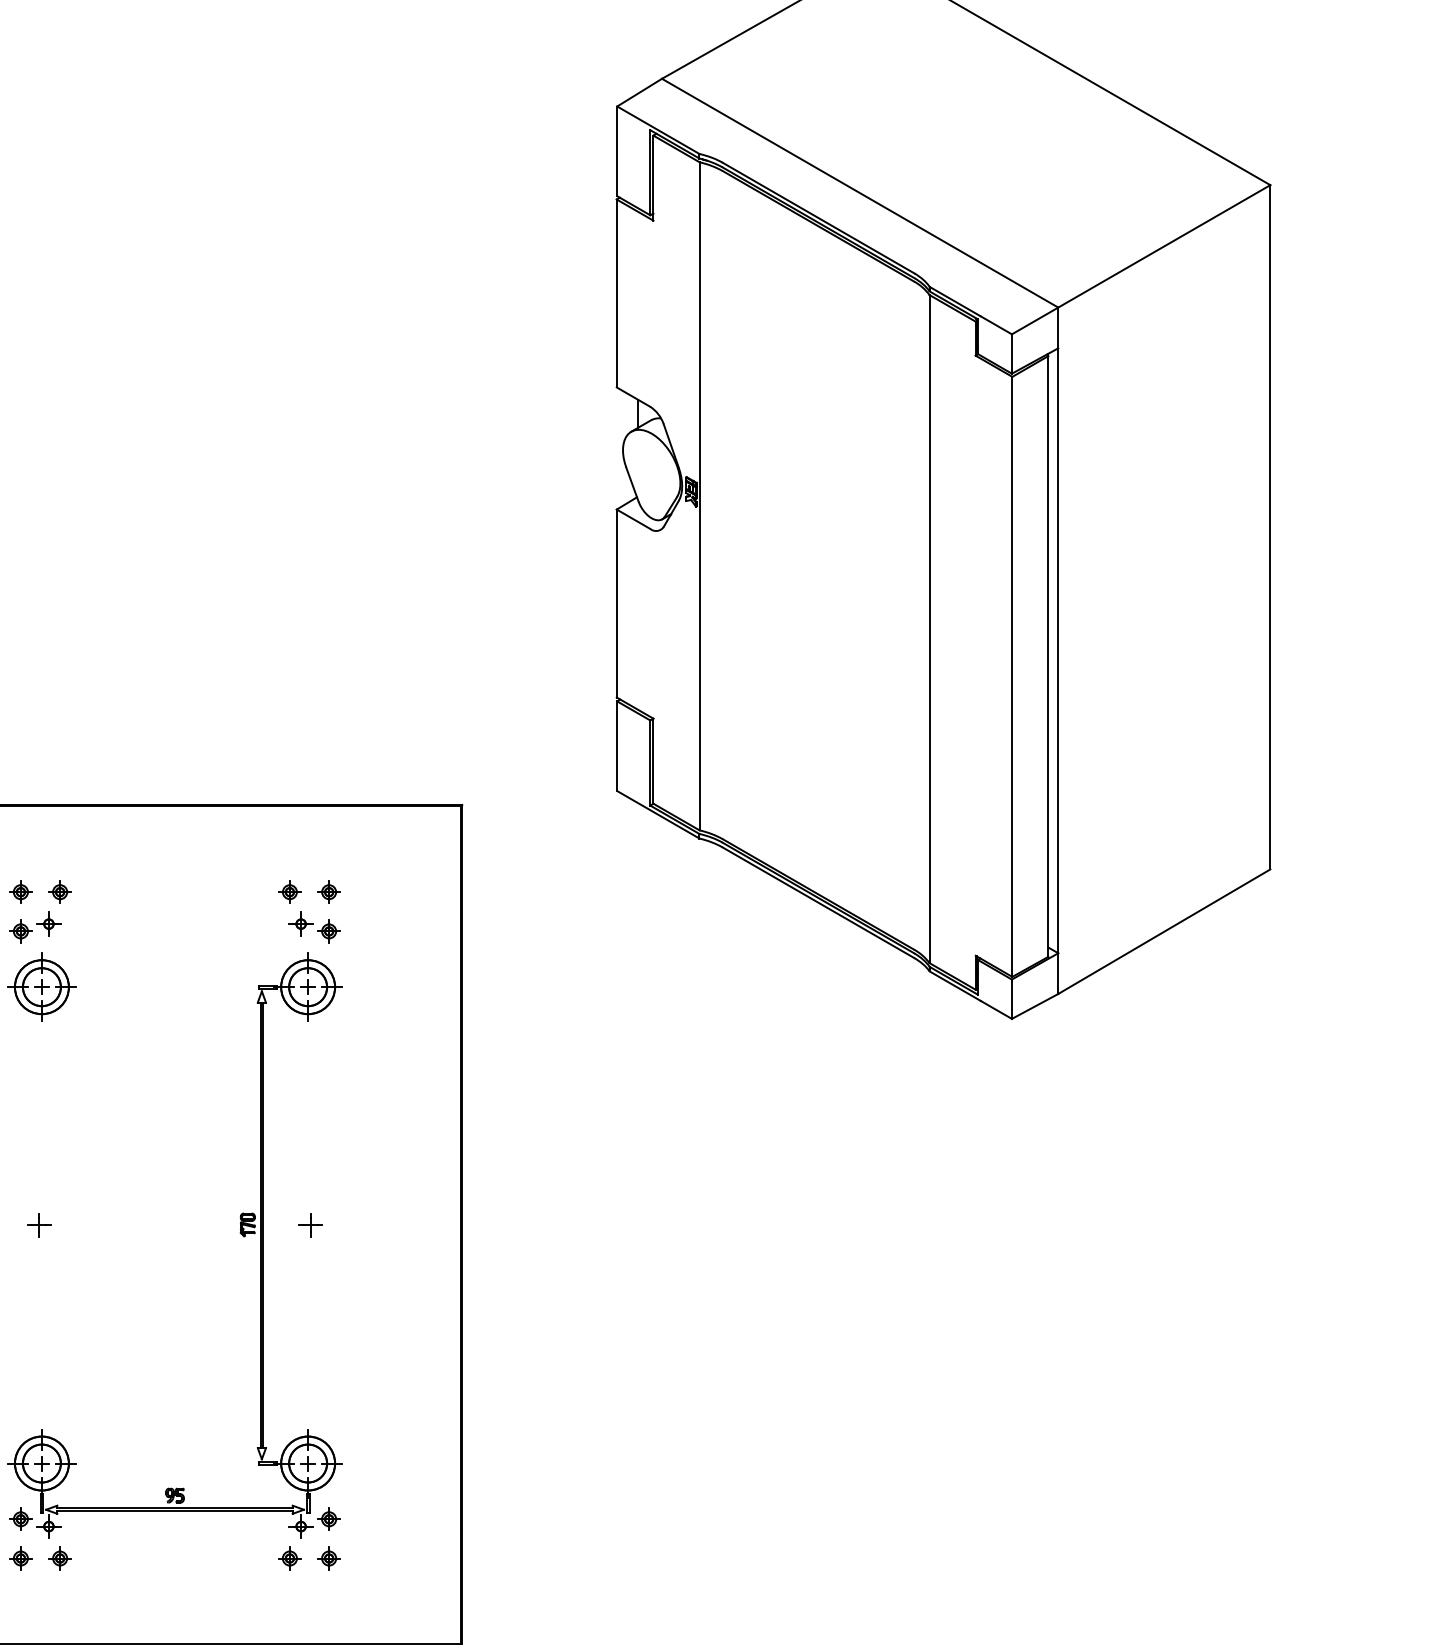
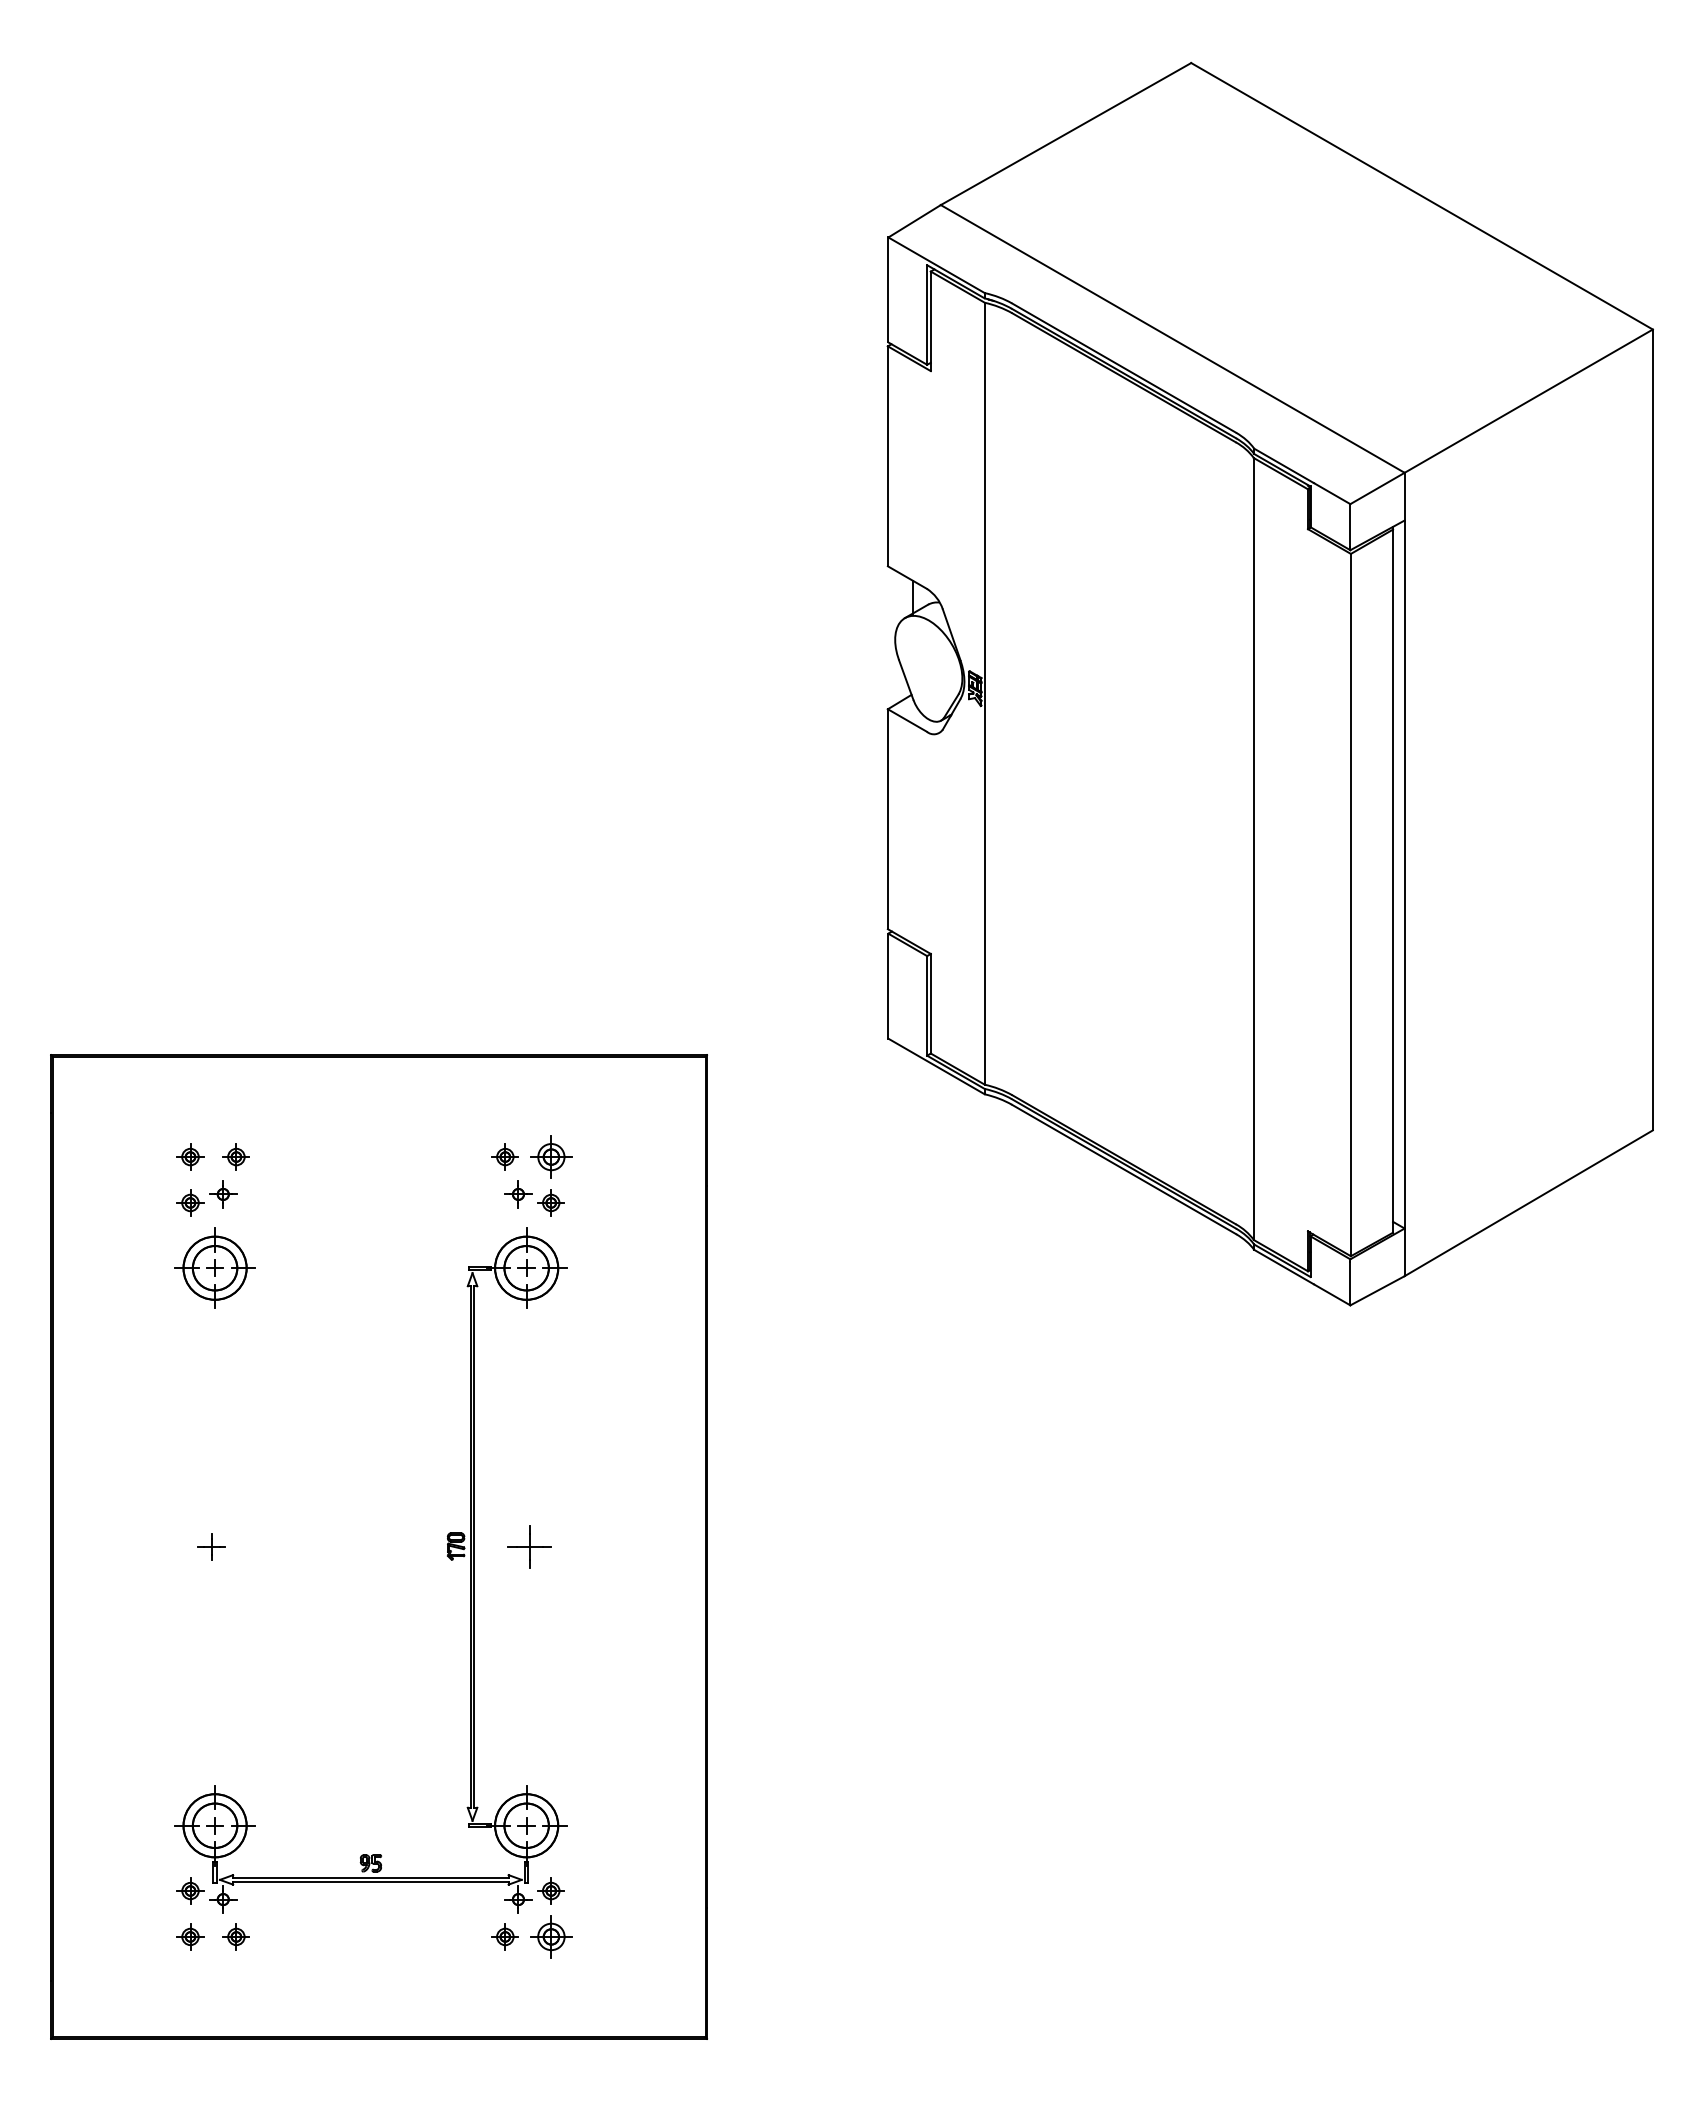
part: (328, 891) -> (550, 1156), size x1.6
part: (310, 1224) -> (529, 1546), size x1.6
part: (328, 1558) -> (550, 1936), size x1.6

